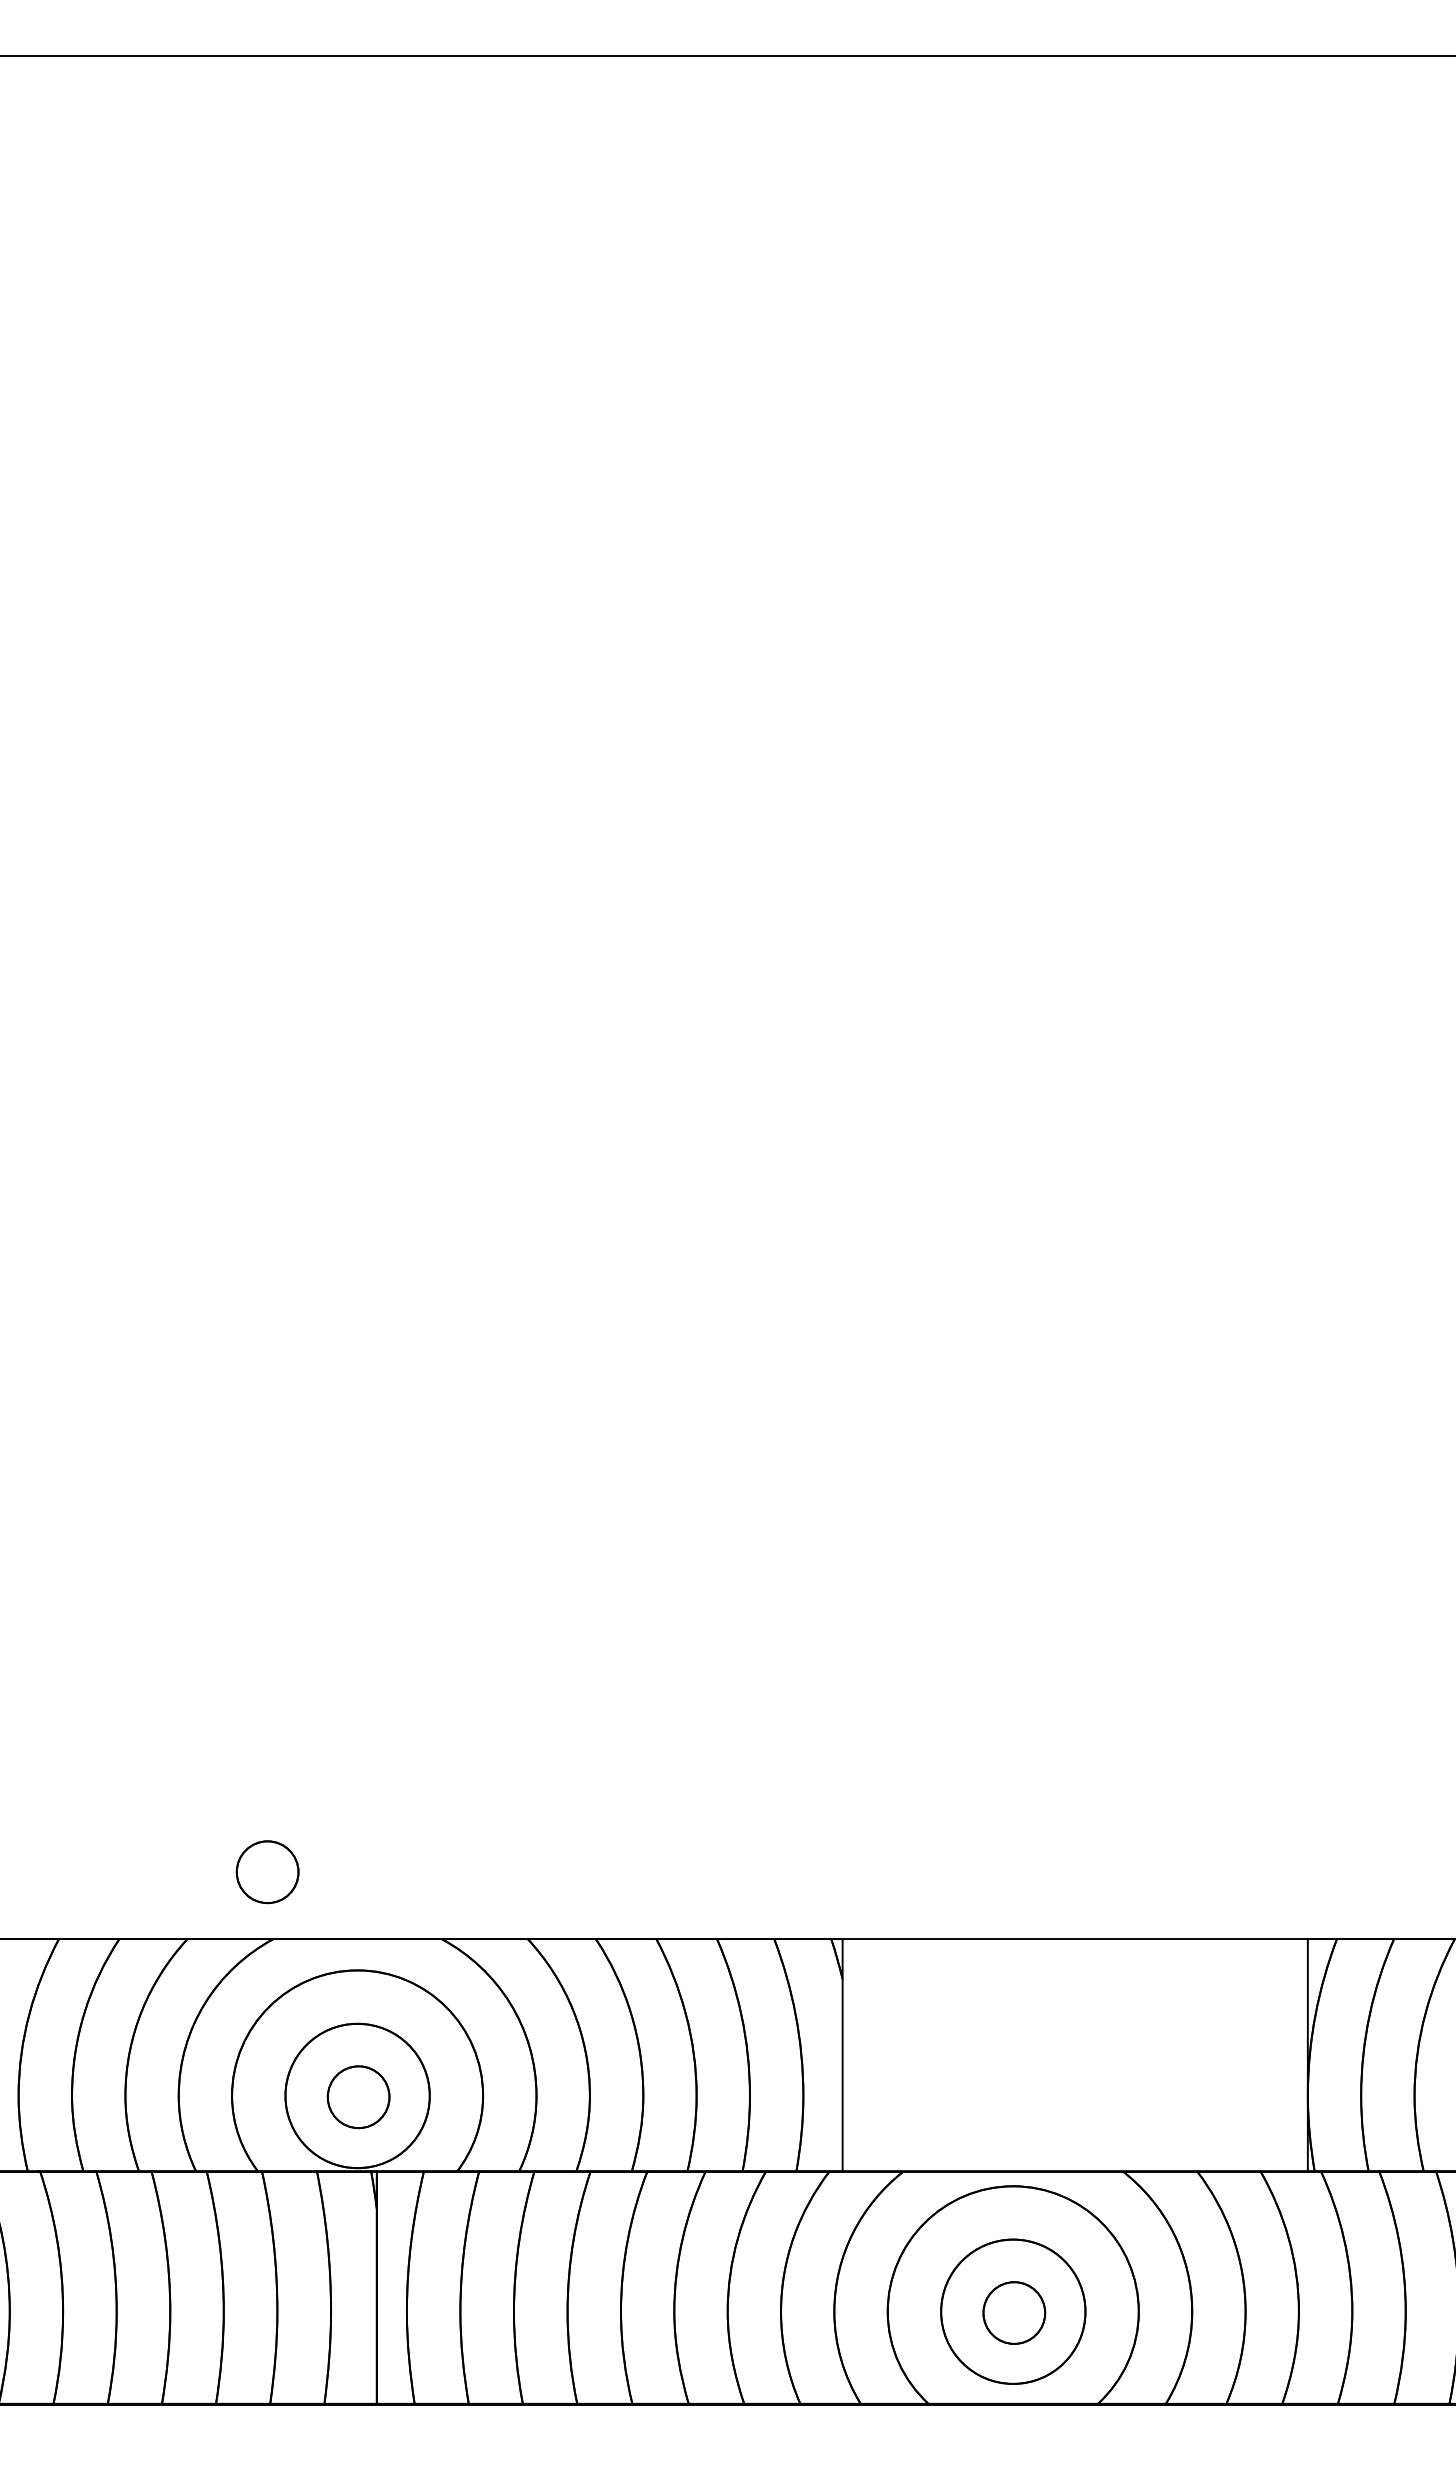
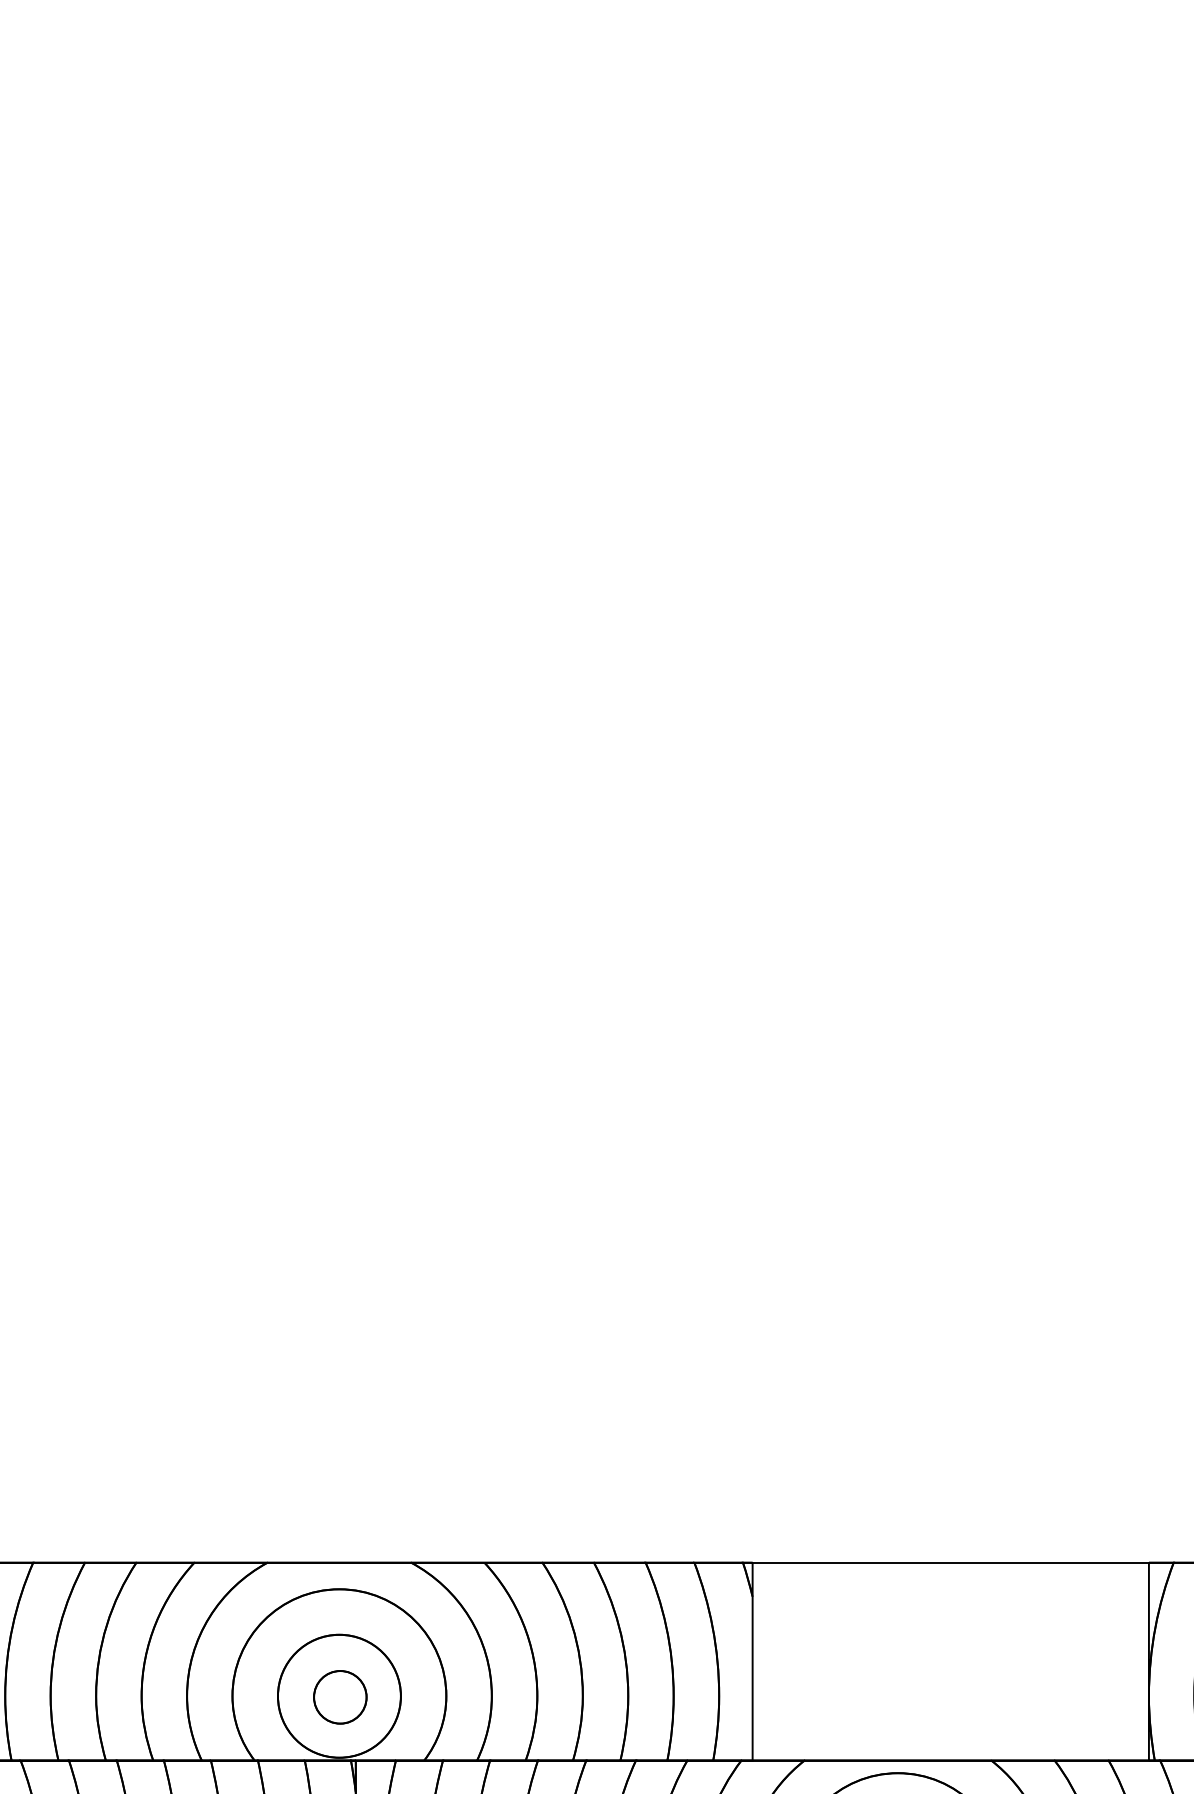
part: (267, 1872) -> (262, 1505), removed

